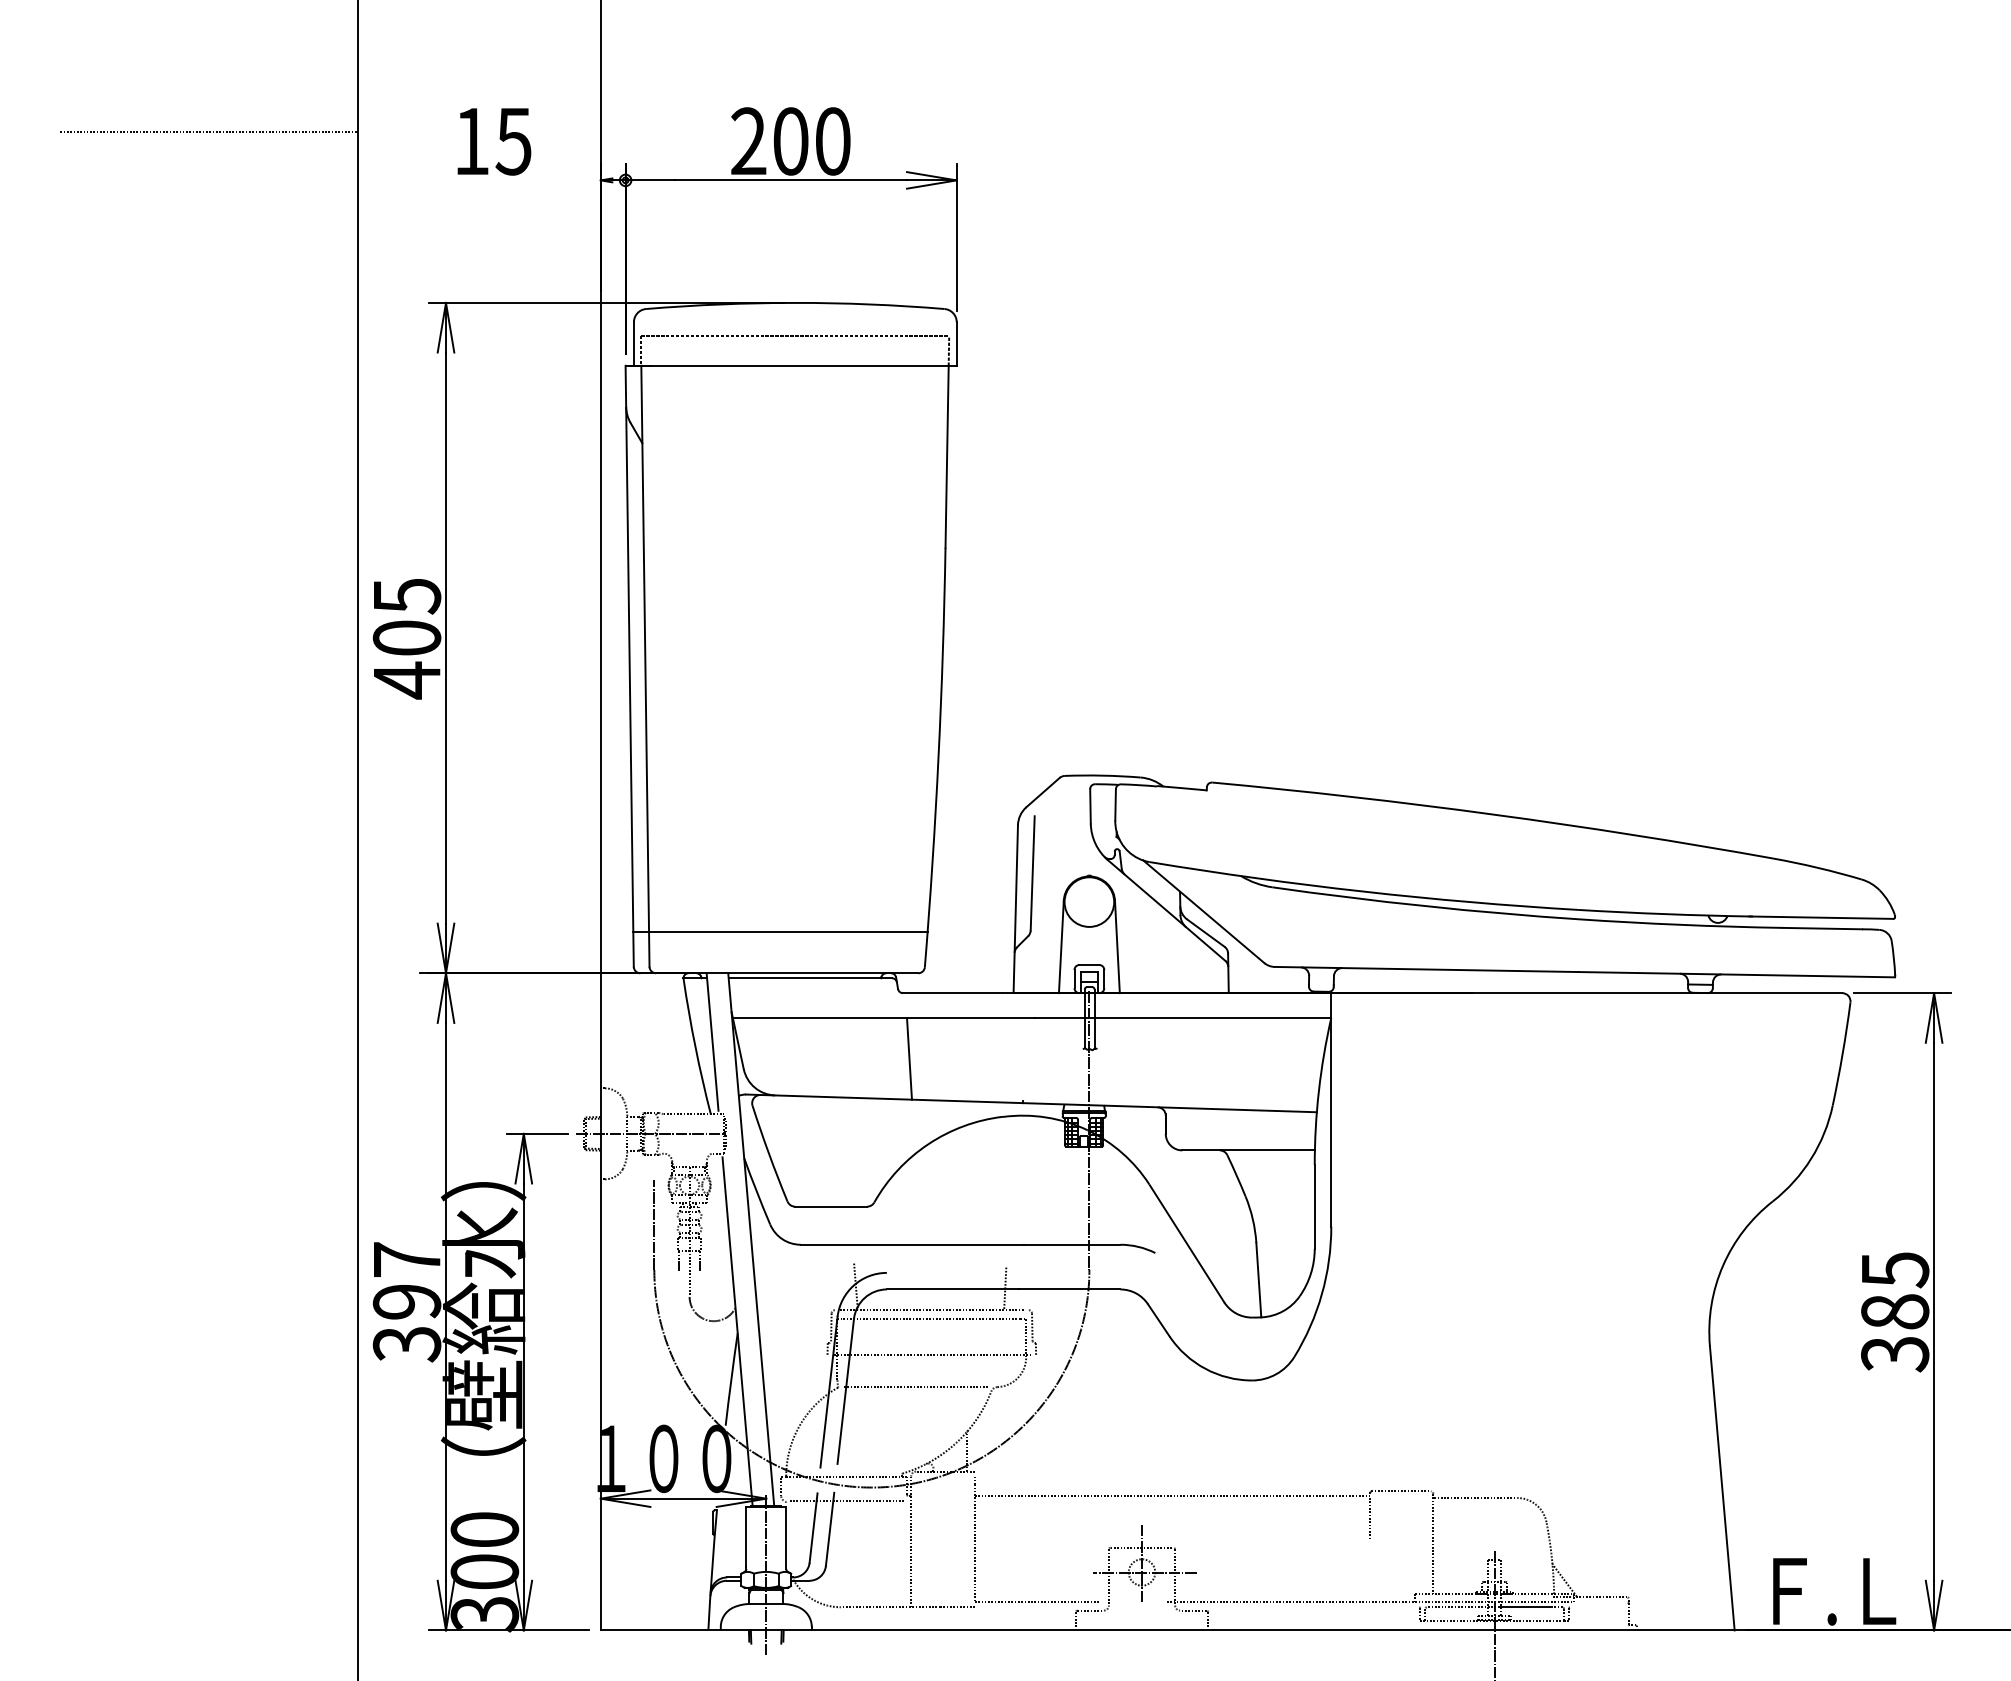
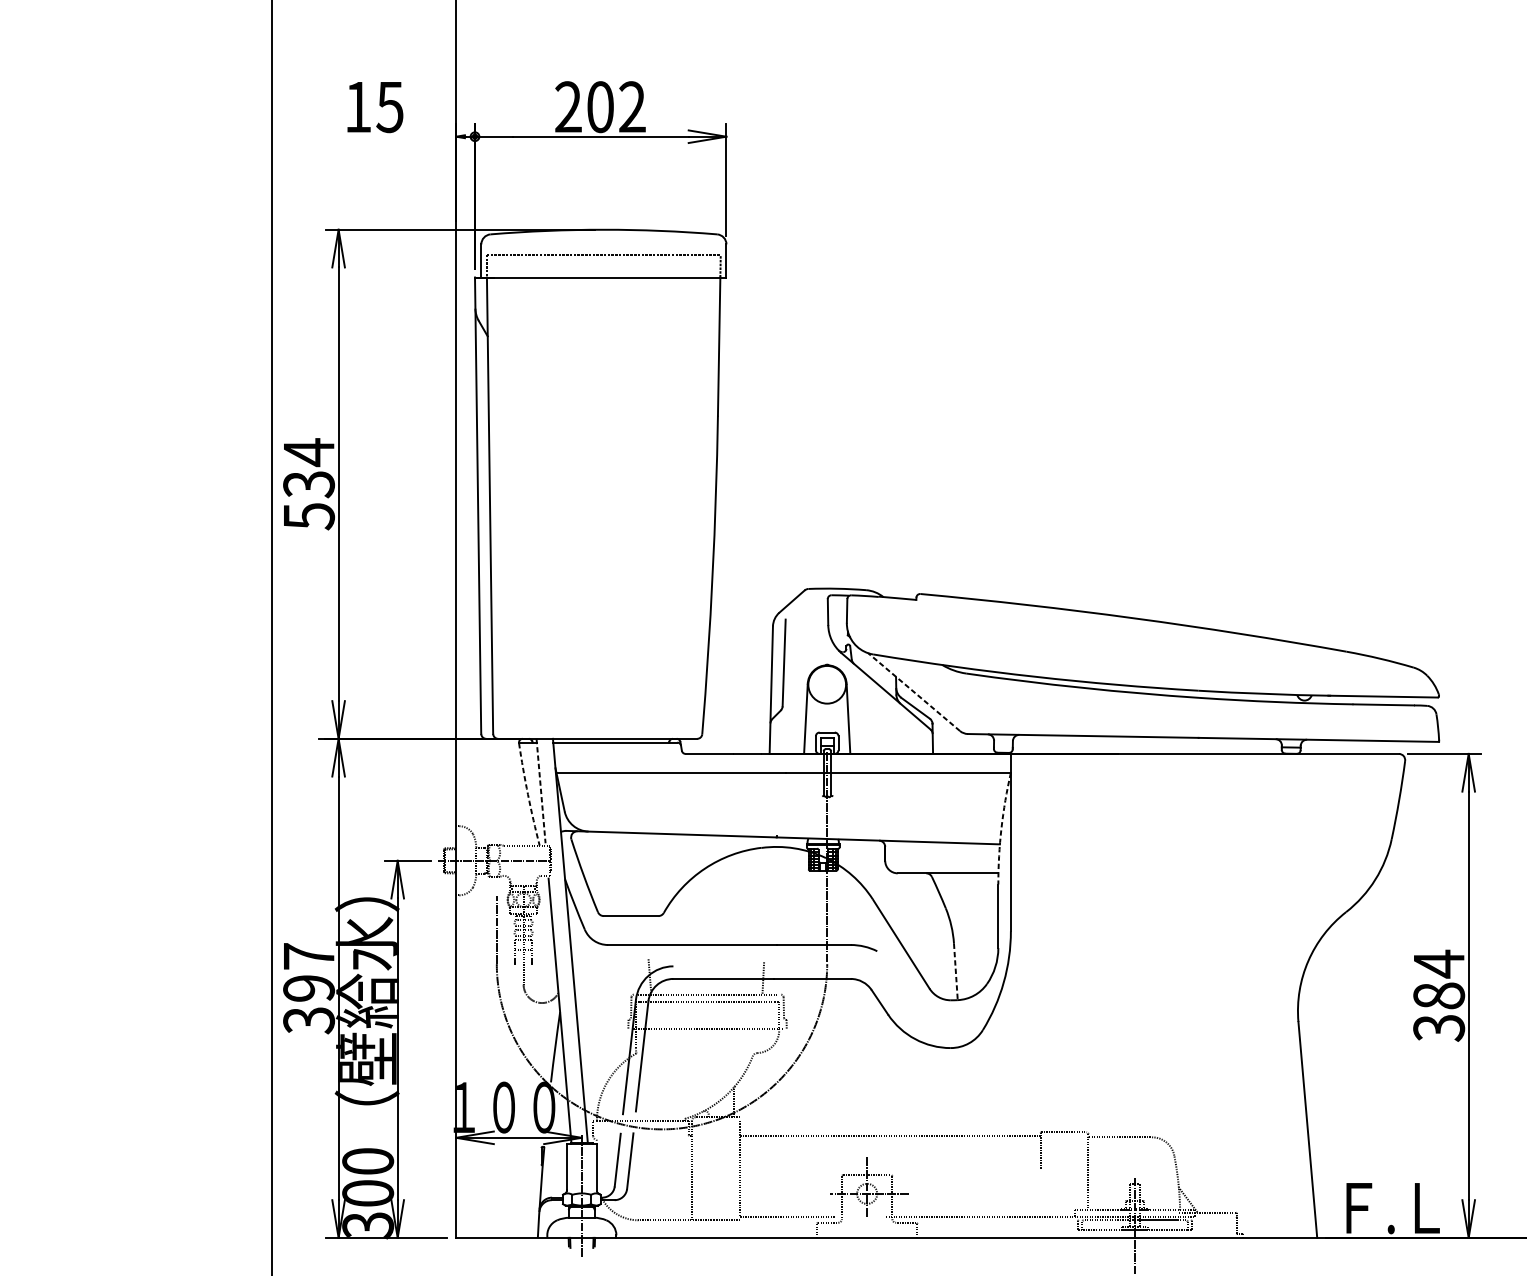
line: (209, 132) -> (159, 100), removed
text: (832, 141) -> (632, 107), 200 -> 202
text: (406, 638) -> (308, 484), 405 -> 534
line: (1203, 911) -> (913, 691), solid -> dashed
line: (780, 931) -> (592, 707), removed
line: (712, 1042) -> (540, 791), solid -> dashed
arc: (695, 1046) -> (528, 794), solid -> dashed
line: (909, 1058) -> (690, 803), removed
arc: (1318, 1091) -> (1001, 828), solid -> dashed
text: (1895, 1270) -> (1439, 964), 385 -> 384
line: (1258, 1280) -> (955, 972), solid -> dashed
line: (915, 1387) -> (695, 1053), removed
line: (846, 1501) -> (642, 1139), removed

